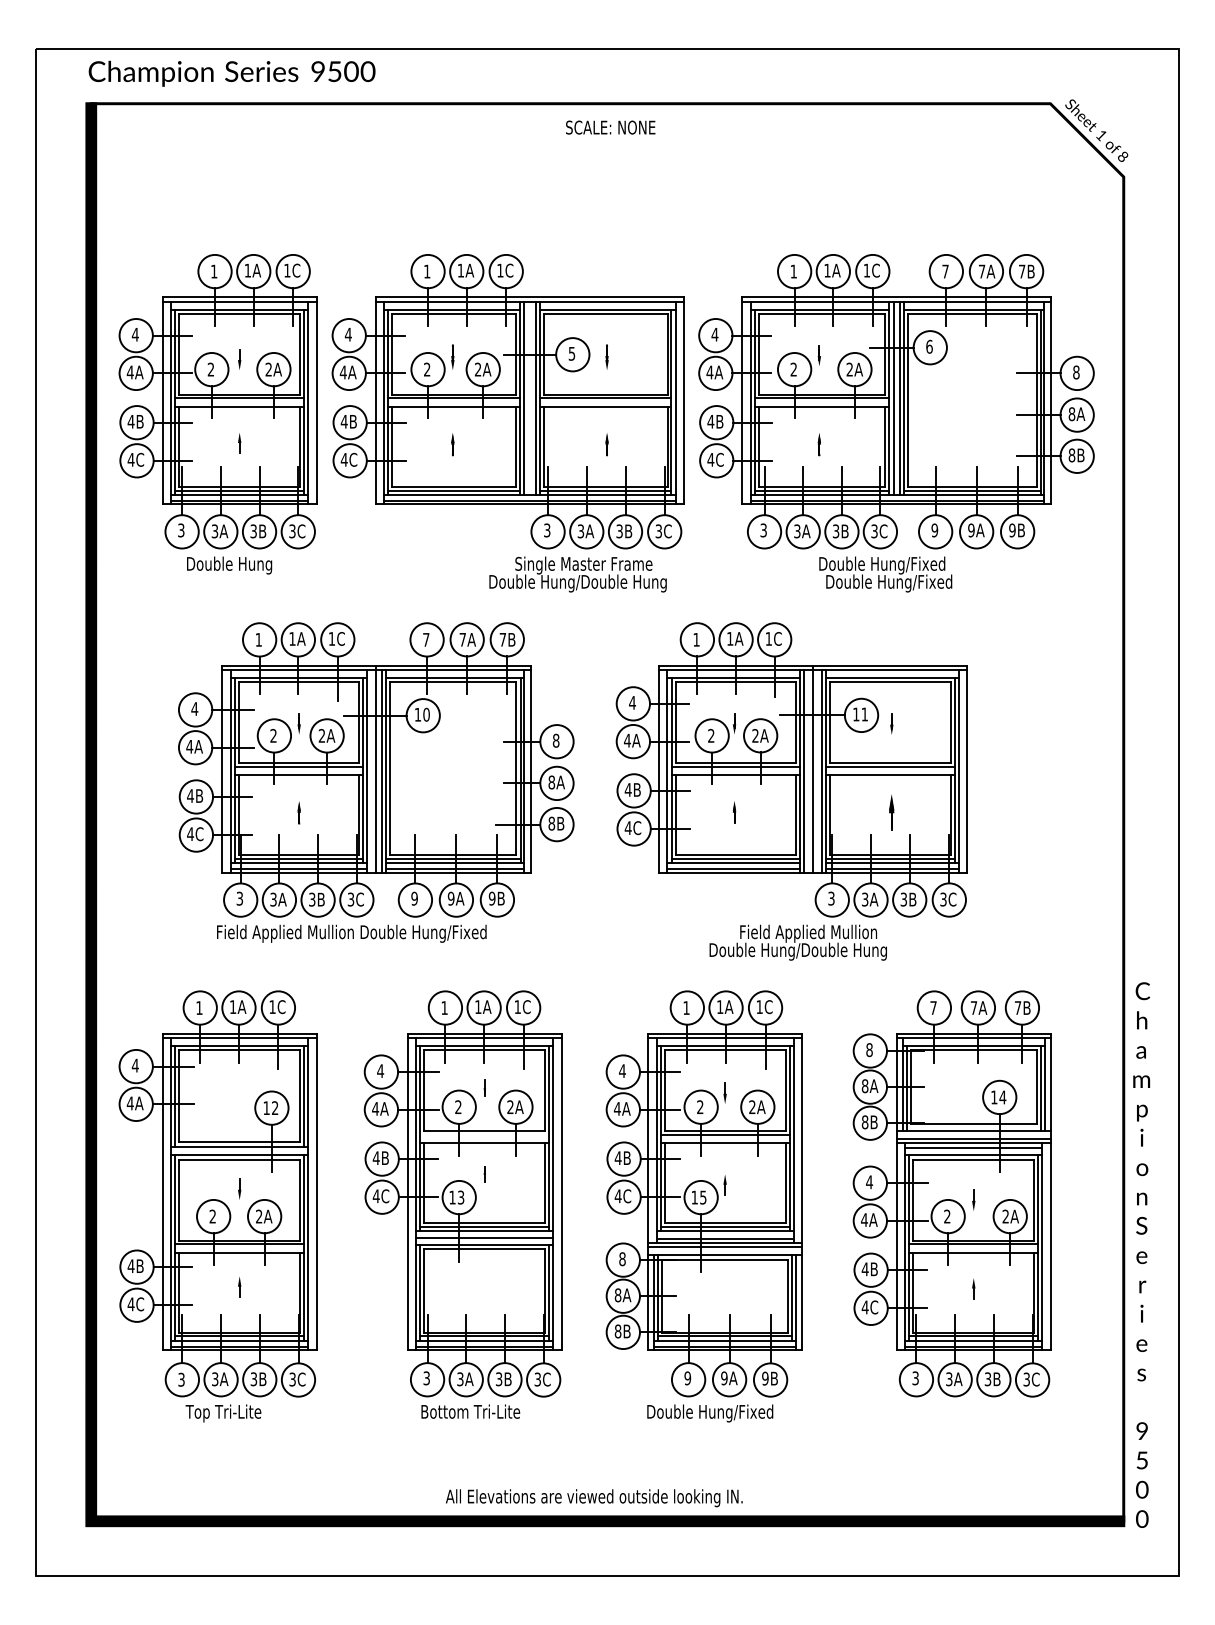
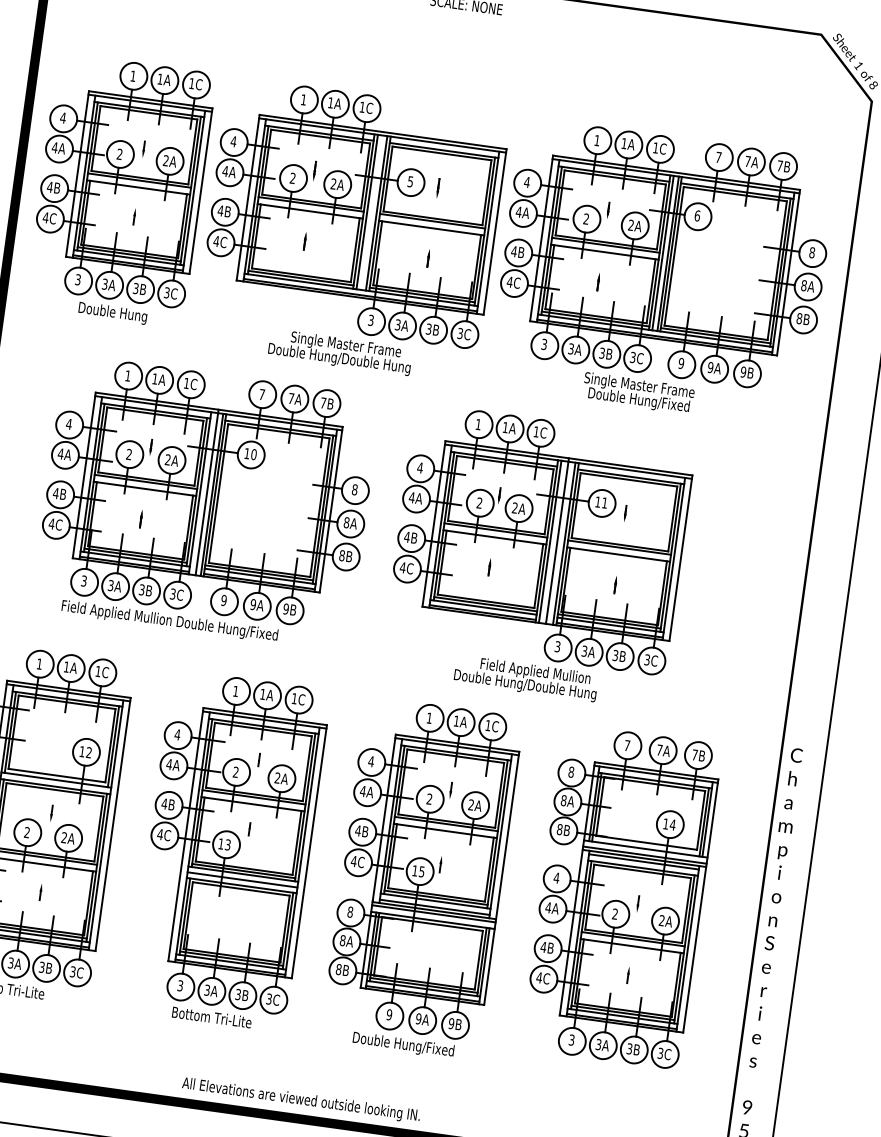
text: (886, 565) -> (638, 386), Double Hung/Fixed -> Single Master Frame
text: (577, 574) -> (339, 352), moved
part: (891, 812) -> (615, 584), size x0.62
line: (484, 1134) -> (253, 797), added

